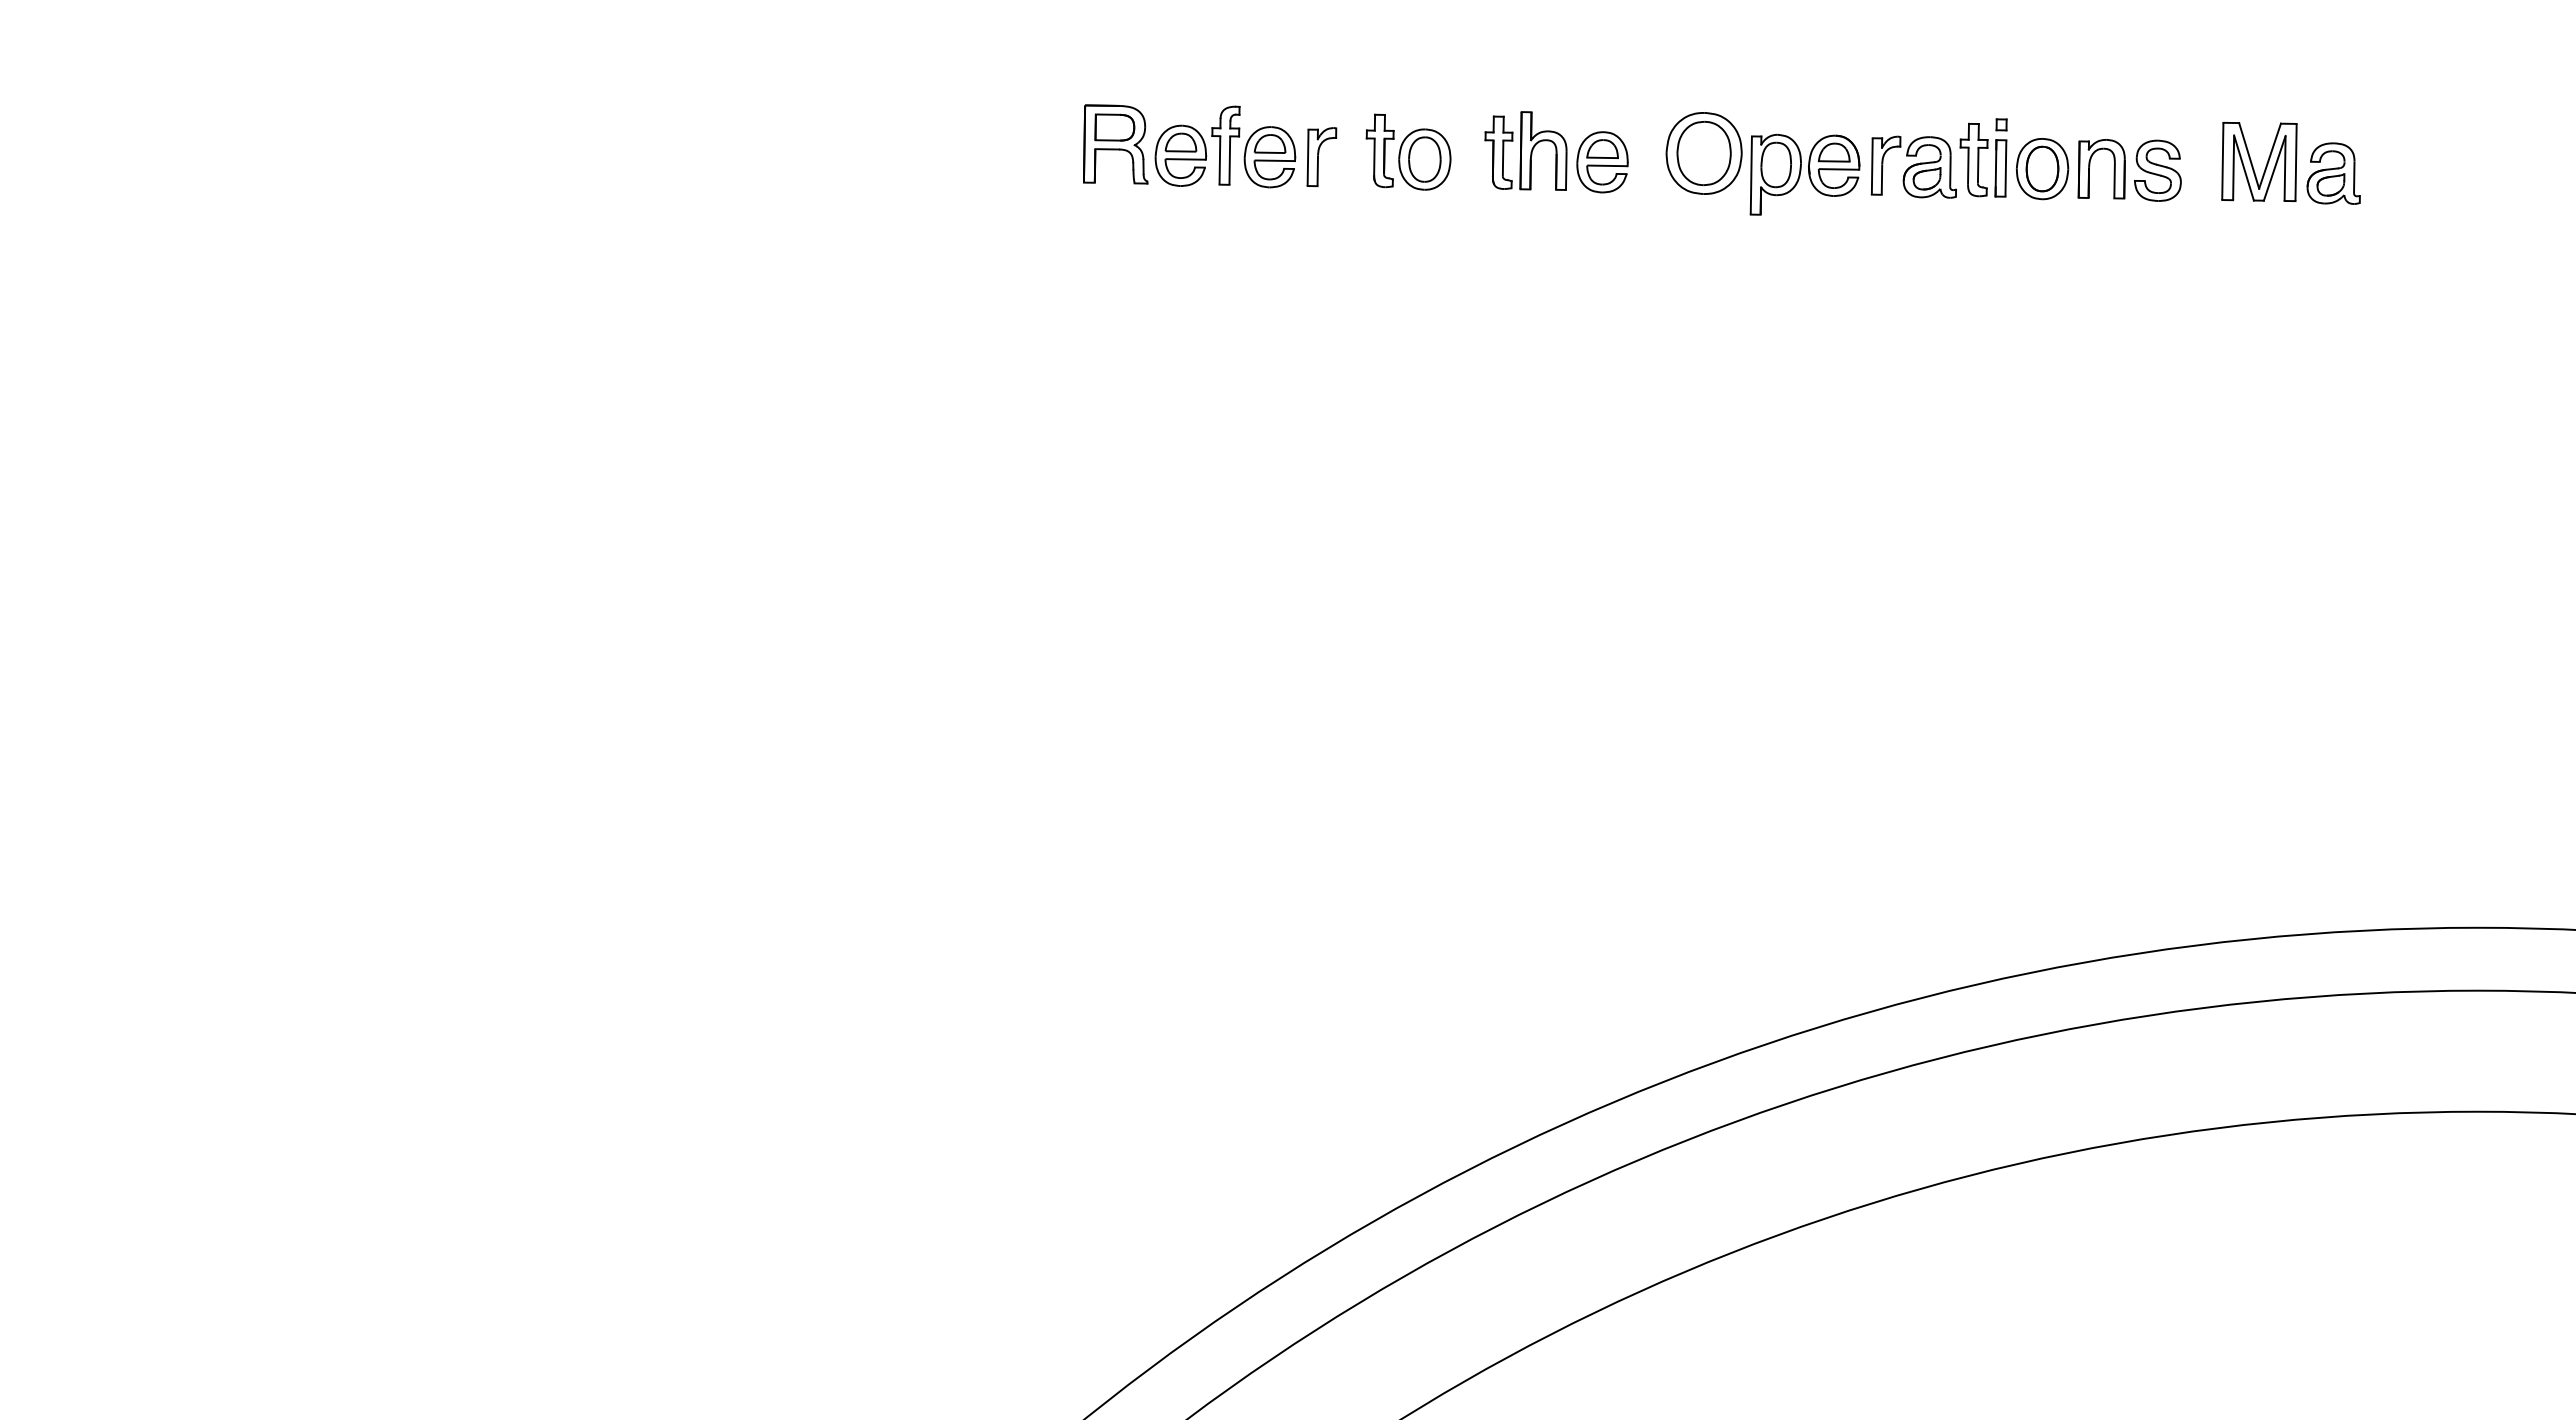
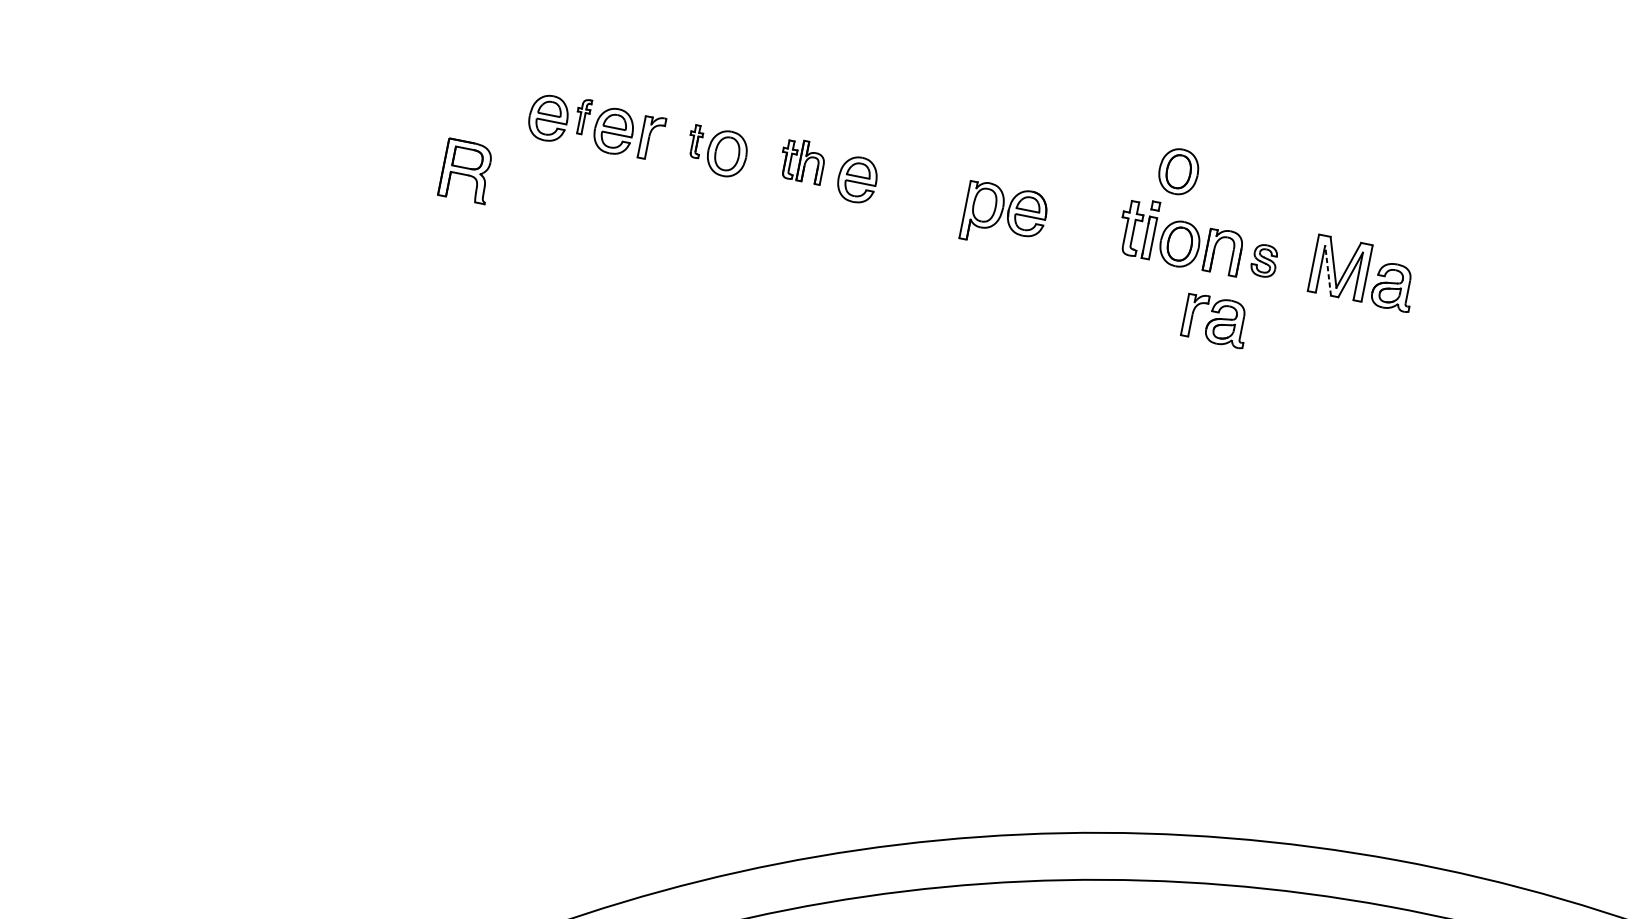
part: (2023, 74) -> (1178, 172), added
part: (1115, 144) -> (466, 171), moved
part: (1225, 145) -> (582, 116), size x0.6
part: (1379, 150) -> (695, 141), size x0.6
part: (1525, 150) -> (802, 160), size x0.7
part: (1703, 153) -> (932, 186), removed
part: (1913, 166) -> (1215, 320), moved
line: (2243, 168) -> (1327, 270), solid -> dashed
part: (2157, 170) -> (1264, 260), size x0.7

